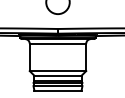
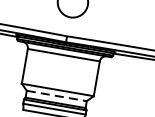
line: (58, 75) -> (57, 95), solid -> dashed

